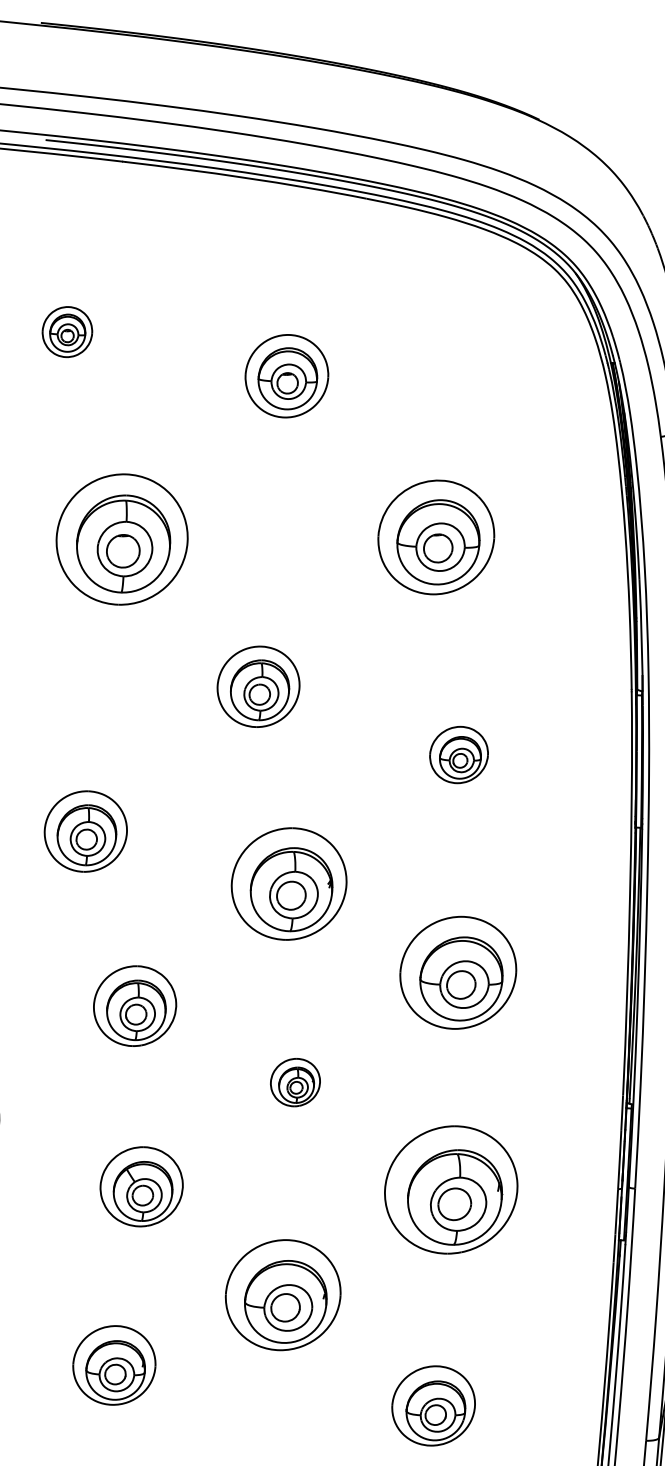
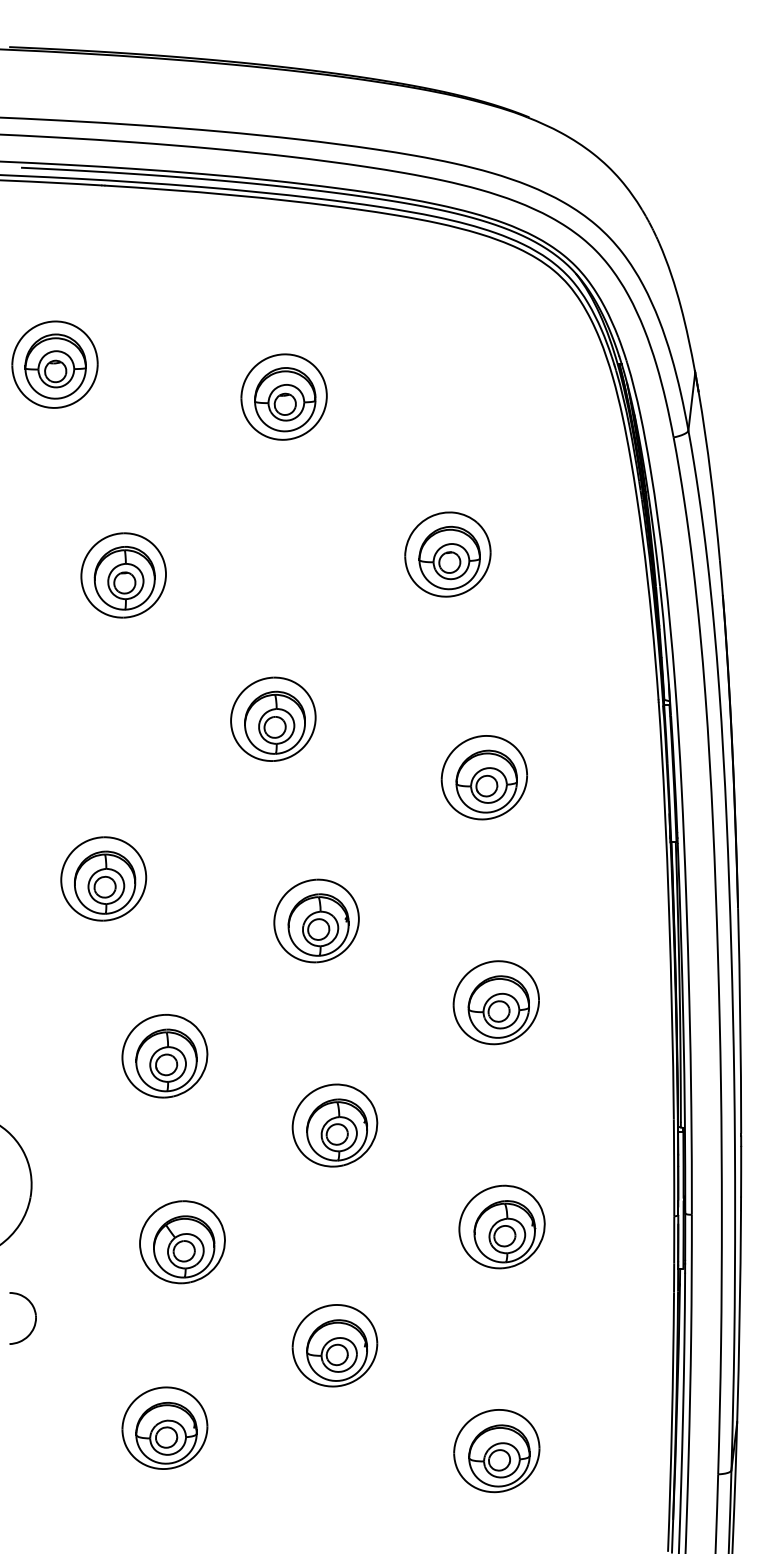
part: (66, 331) -> (54, 364), size x1.67
part: (435, 537) -> (447, 554), size x0.71
part: (121, 539) -> (123, 575), size x0.62
part: (458, 754) -> (483, 777), size x1.43
part: (289, 883) -> (316, 920), size x0.71
part: (457, 972) -> (495, 1002), size x0.71
part: (295, 1082) -> (334, 1125), size x1.67
part: (450, 1189) -> (501, 1226), size x0.62
part: (282, 1294) -> (334, 1345), size x0.71

